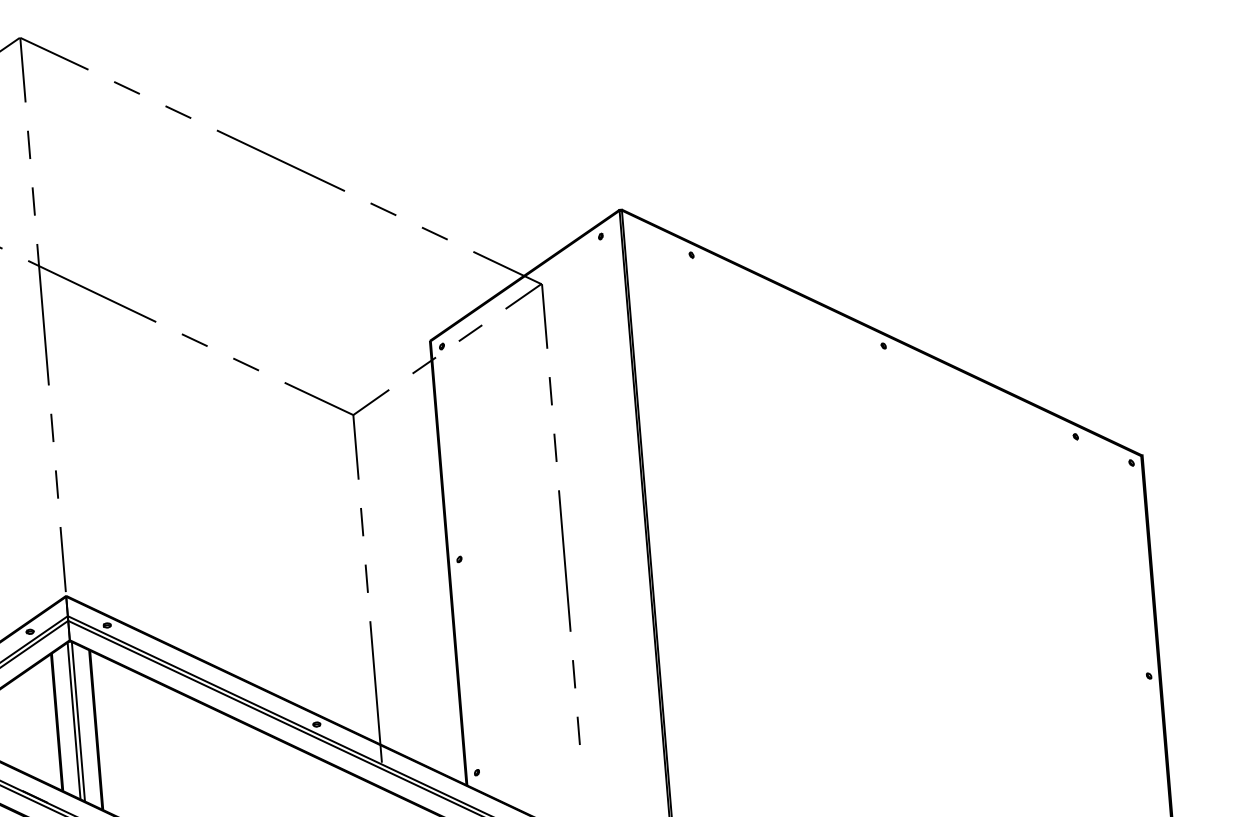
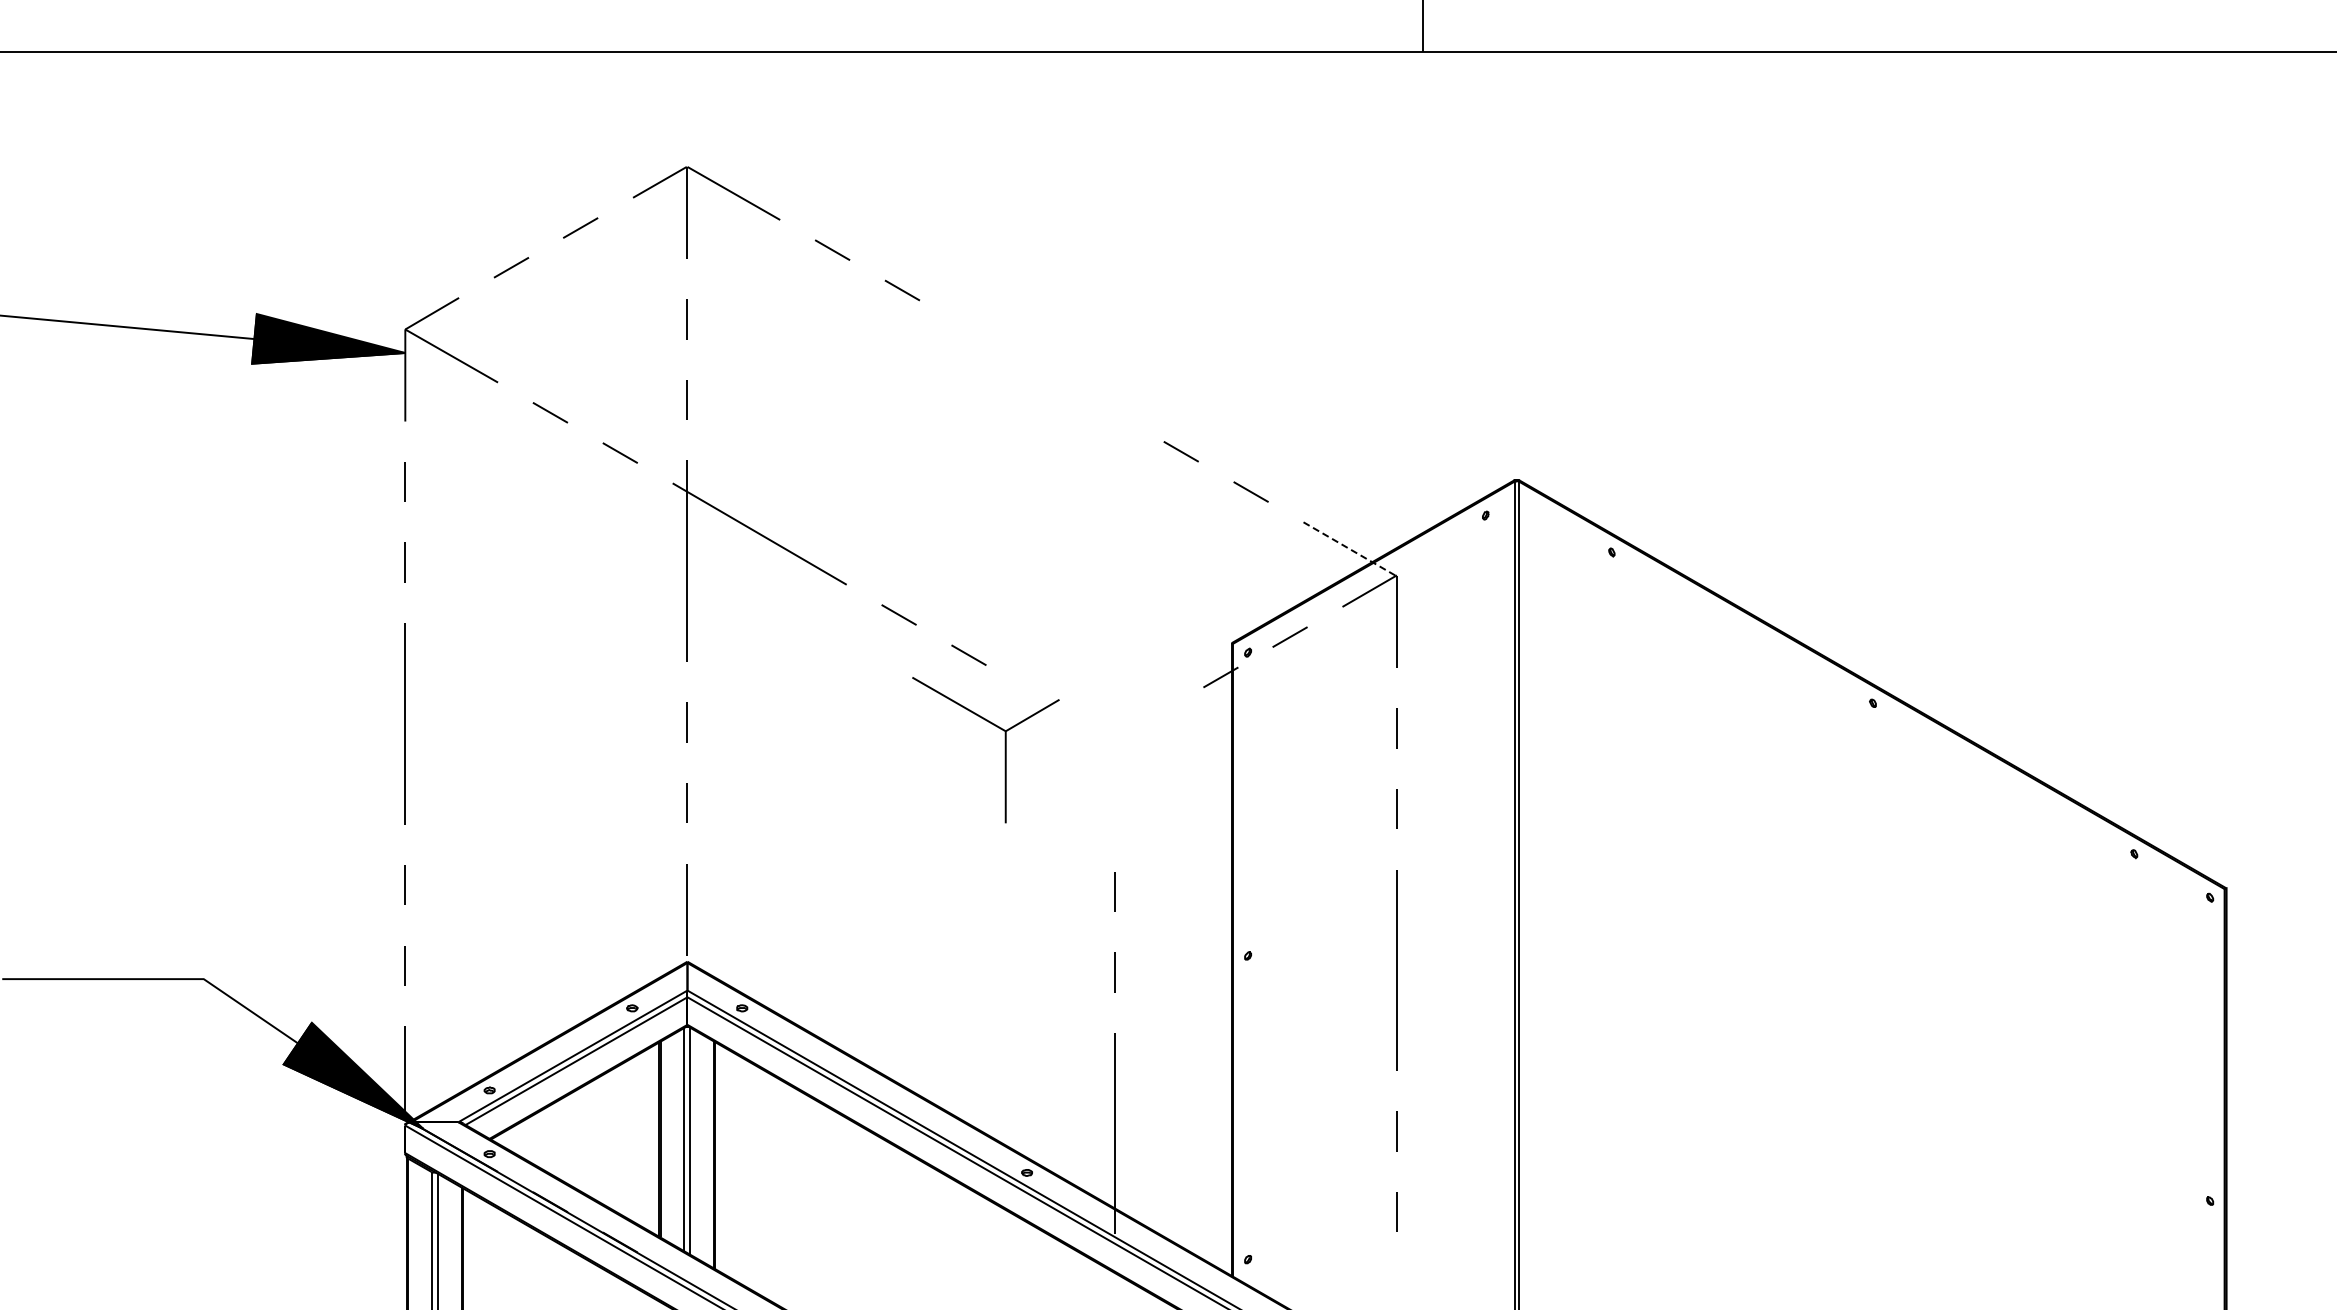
line: (280, 161) -> (1041, 371), removed
line: (507, 268) -> (1349, 549), solid -> dashed
part: (353, 428) -> (1004, 750), moved

